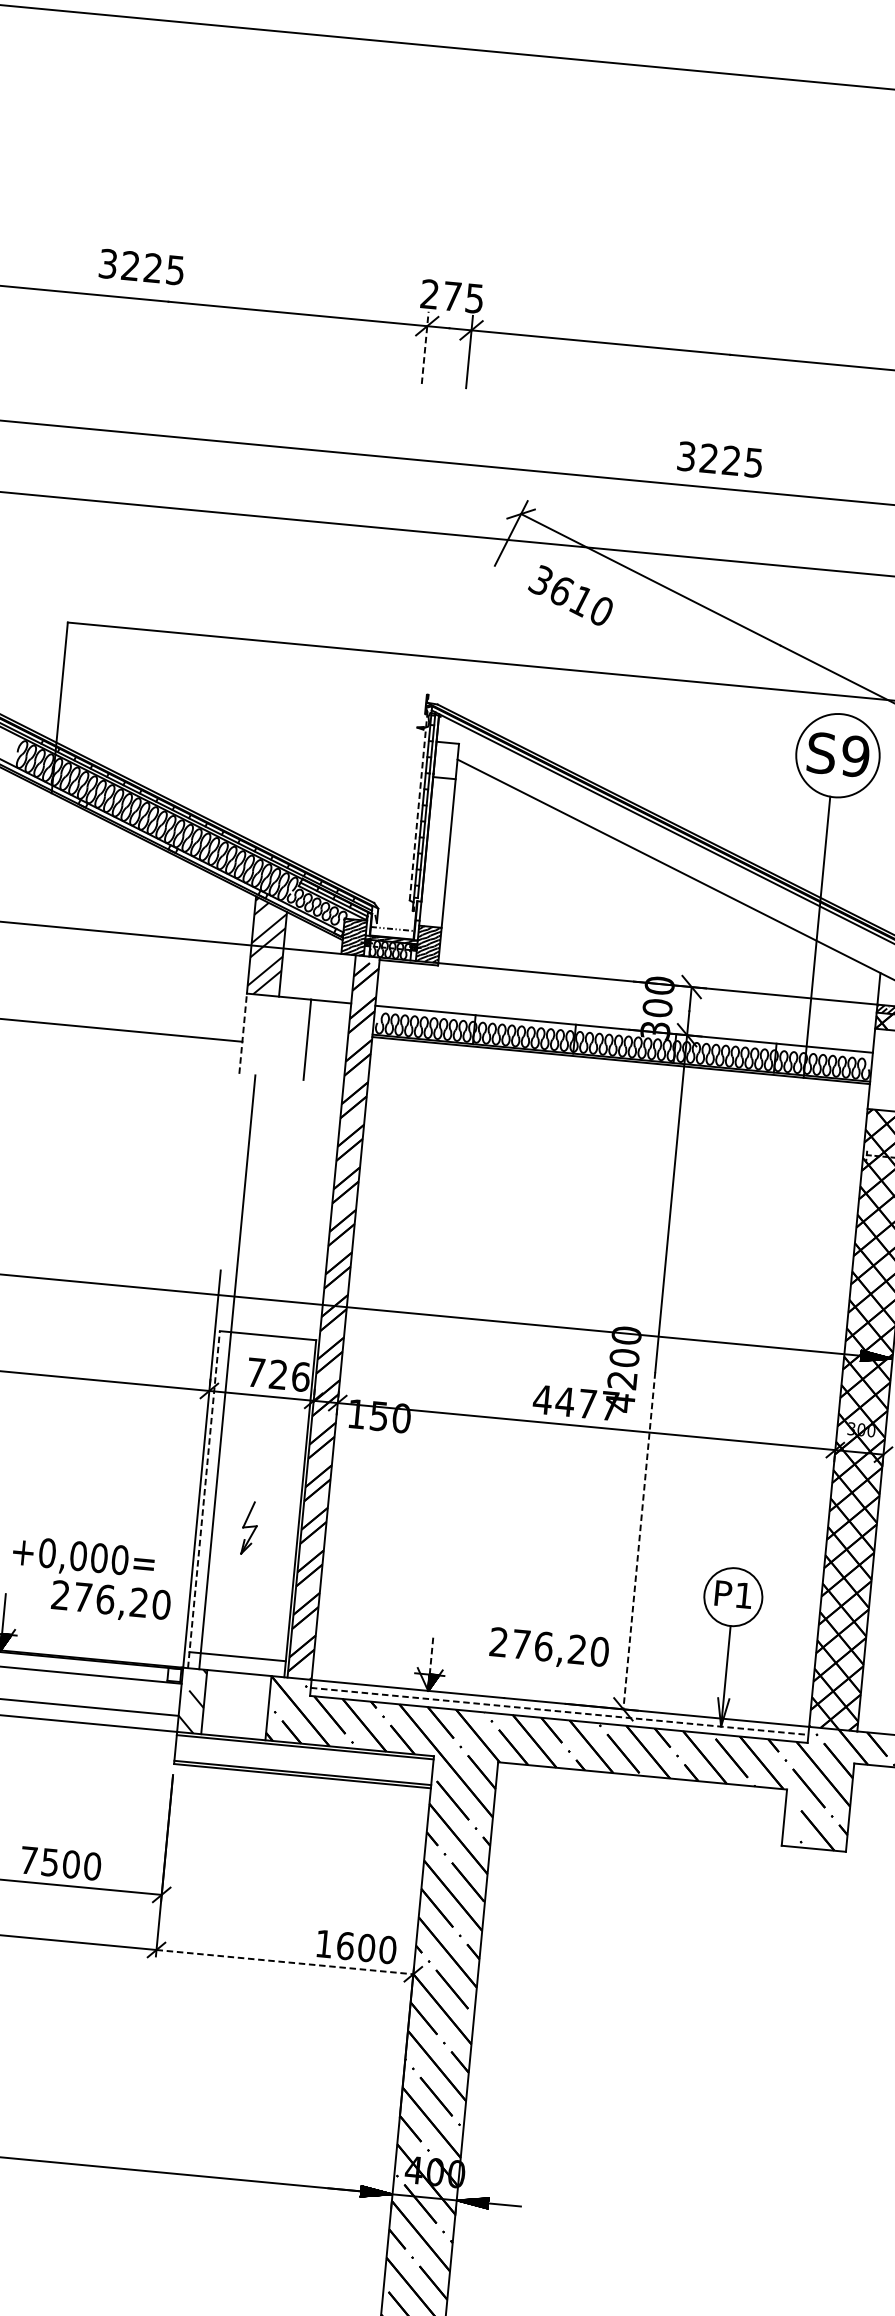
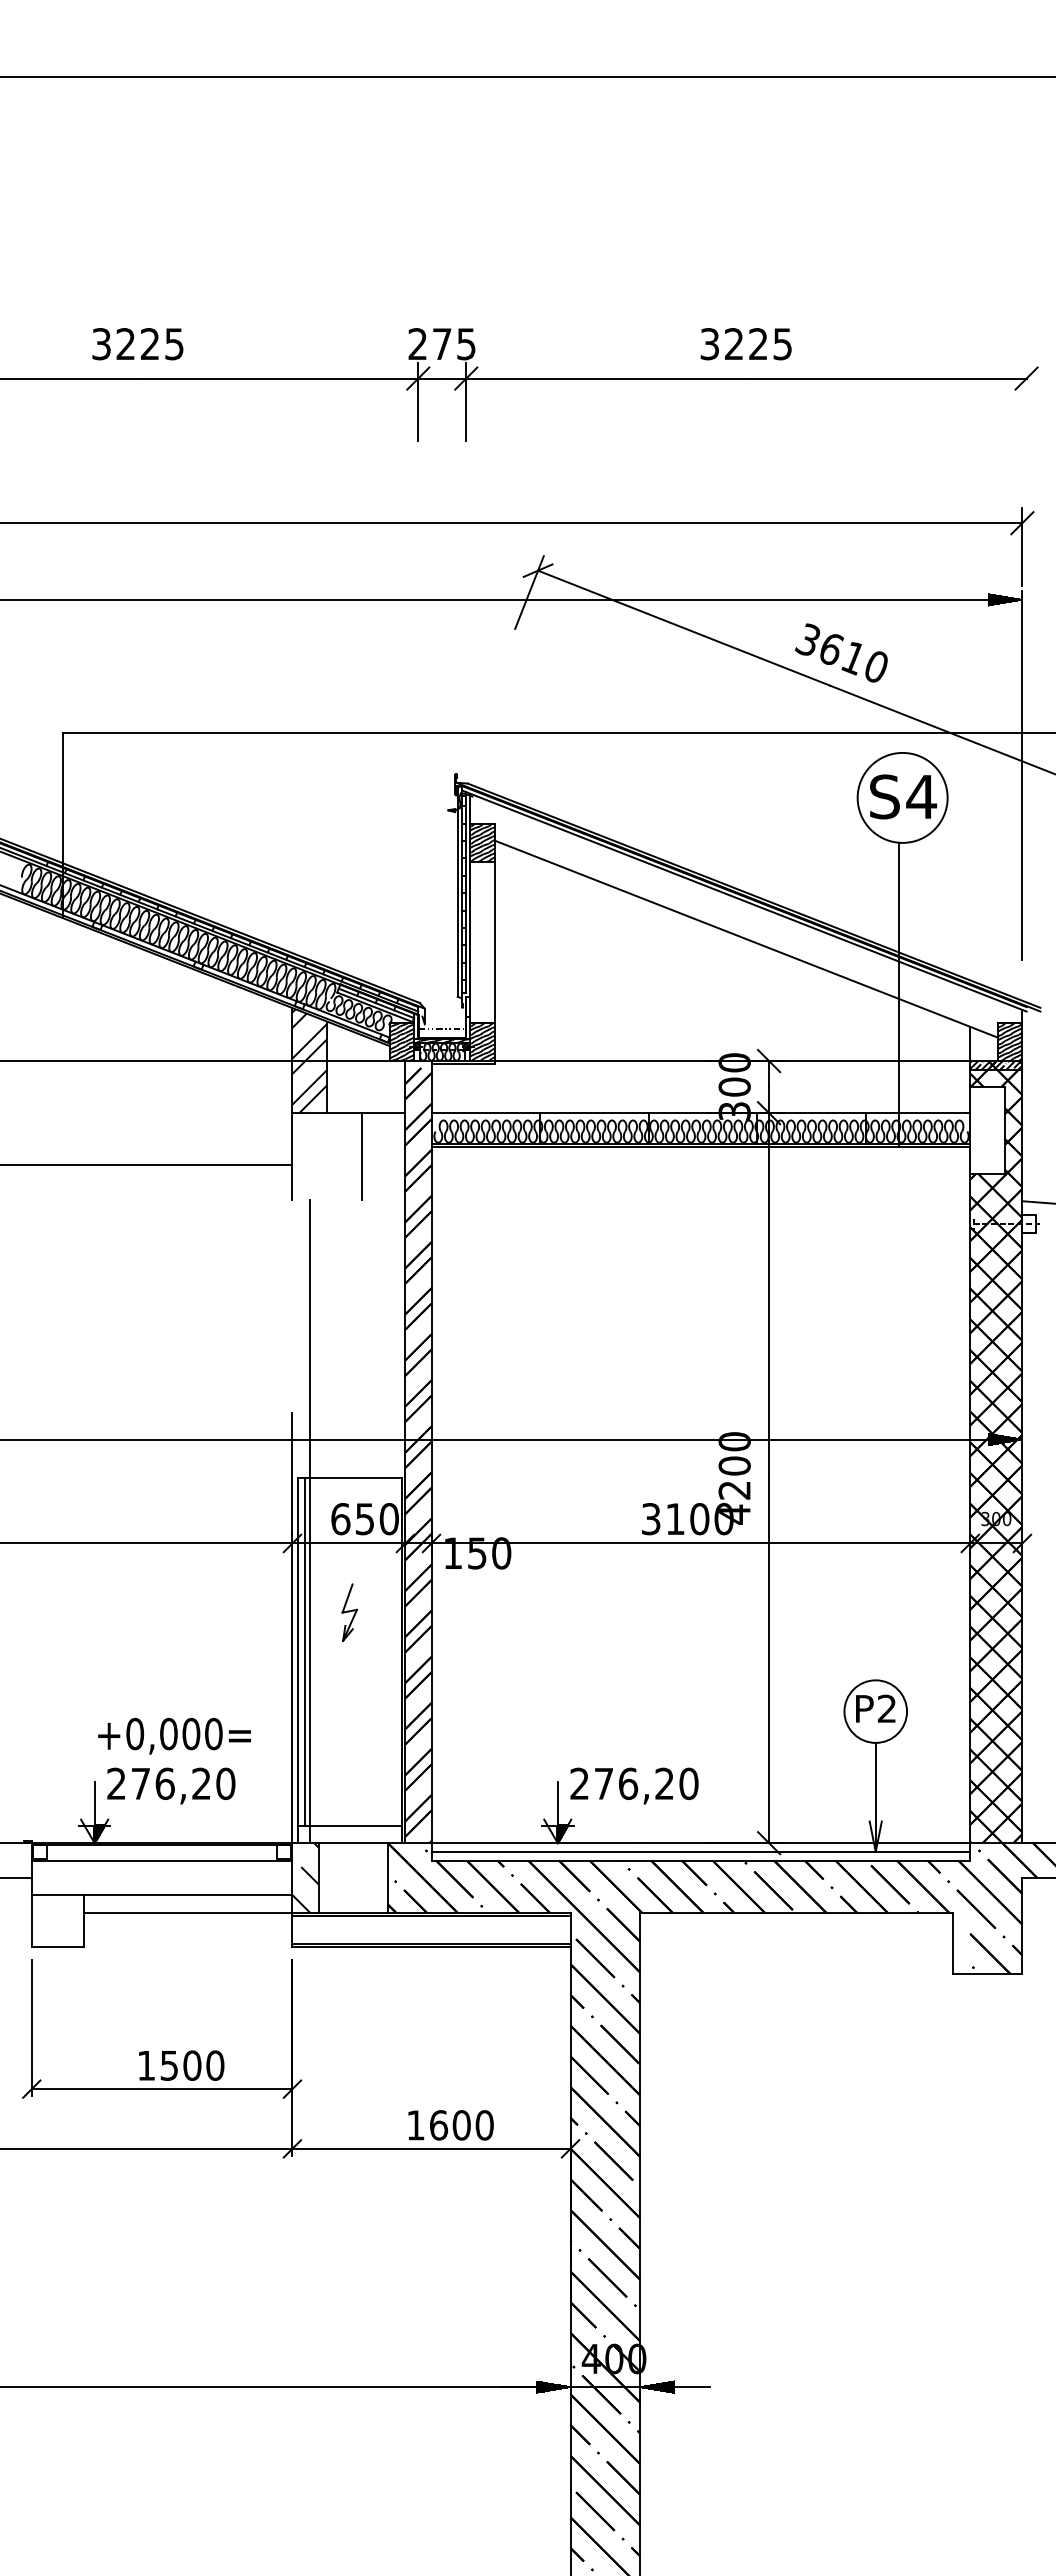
text: (141, 267) -> (137, 344), moved
line: (425, 347) -> (418, 401), dashed -> solid
text: (719, 459) -> (745, 344), moved
text: (570, 594) -> (841, 652), moved
text: (855, 756) -> (921, 796), S9 -> S4
hatch: (446, 760) -> (482, 842), added
line: (418, 804) -> (457, 892), dashed -> solid
line: (243, 1033) -> (292, 1156), dashed -> solid
text: (278, 1375) -> (365, 1519), 726 -> 650
text: (576, 1403) -> (687, 1519), 4477 -> 3100
line: (211, 1491) -> (304, 1651), added
line: (203, 1499) -> (297, 1660), dashed -> solid
part: (249, 1528) -> (349, 1612), moved
line: (639, 1541) -> (769, 1661), dashed -> solid
text: (743, 1595) -> (886, 1708), P1 -> P2
text: (111, 1601) -> (171, 1785), moved
text: (549, 1648) -> (634, 1785), moved
line: (431, 1654) -> (557, 1803), dashed -> solid
line: (560, 1711) -> (701, 1851), dashed -> solid
text: (29, 1860) -> (146, 2065), 7500 -> 1500
text: (356, 1947) -> (450, 2125), moved
line: (284, 1961) -> (431, 2148), dashed -> solid

